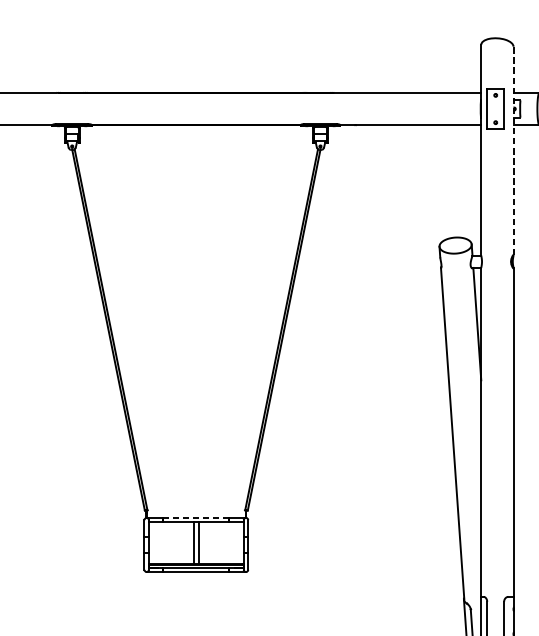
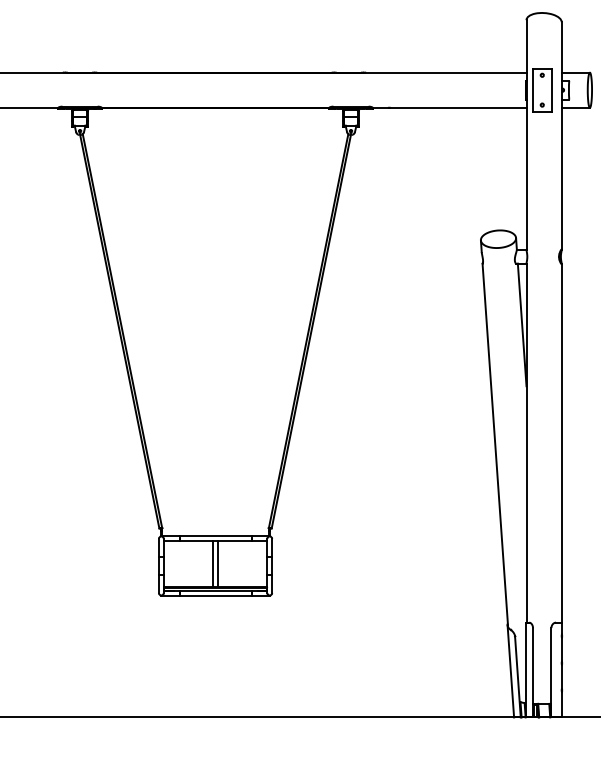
line: (513, 151) -> (561, 136), dashed -> solid
line: (196, 517) -> (215, 536), dashed -> solid

